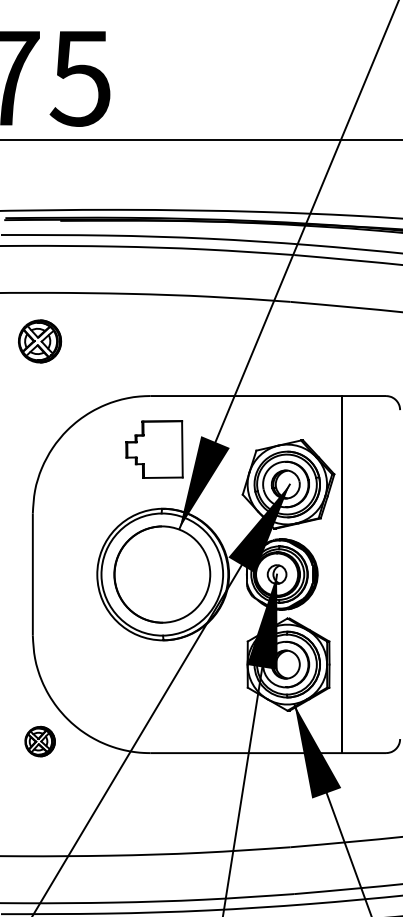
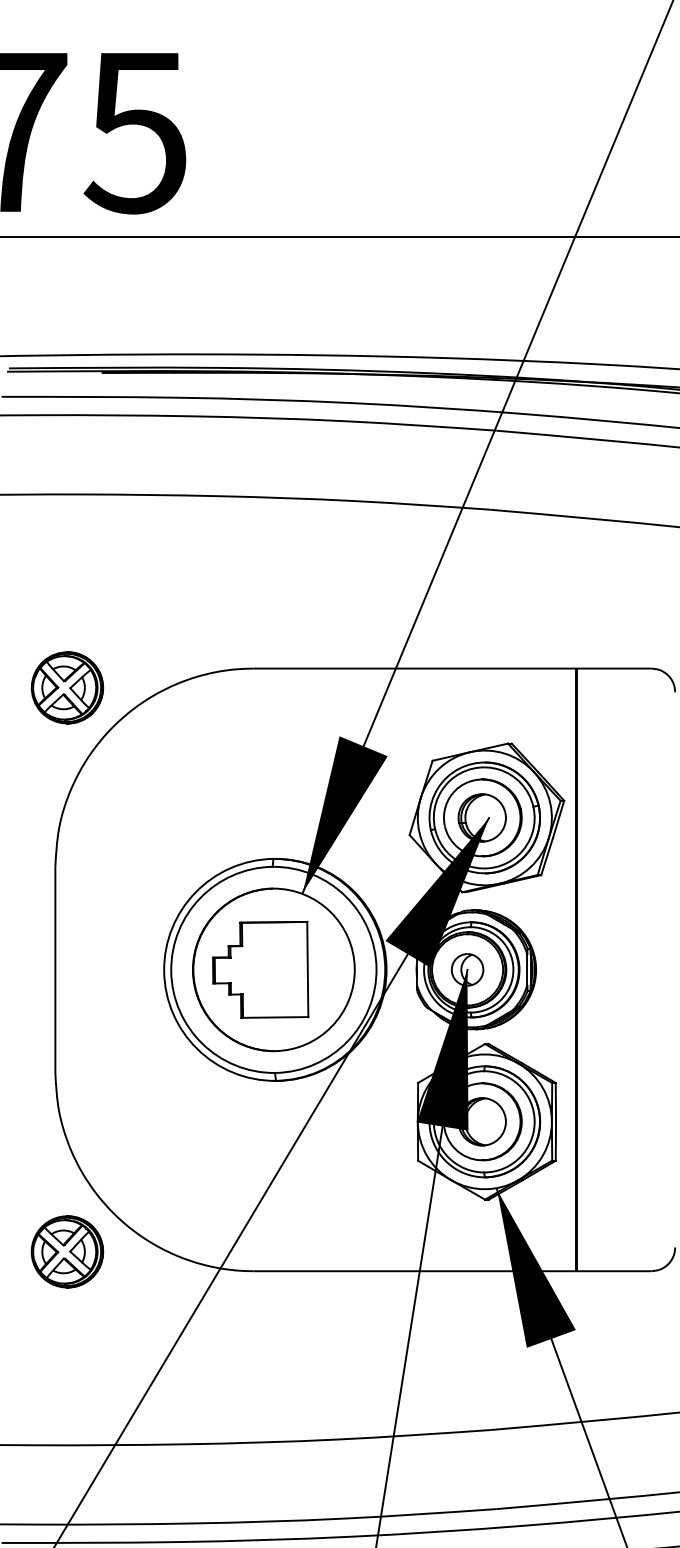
part: (40, 341) -> (68, 687), moved
part: (154, 449) -> (260, 969), moved
part: (40, 741) -> (68, 1251), size x1.43

